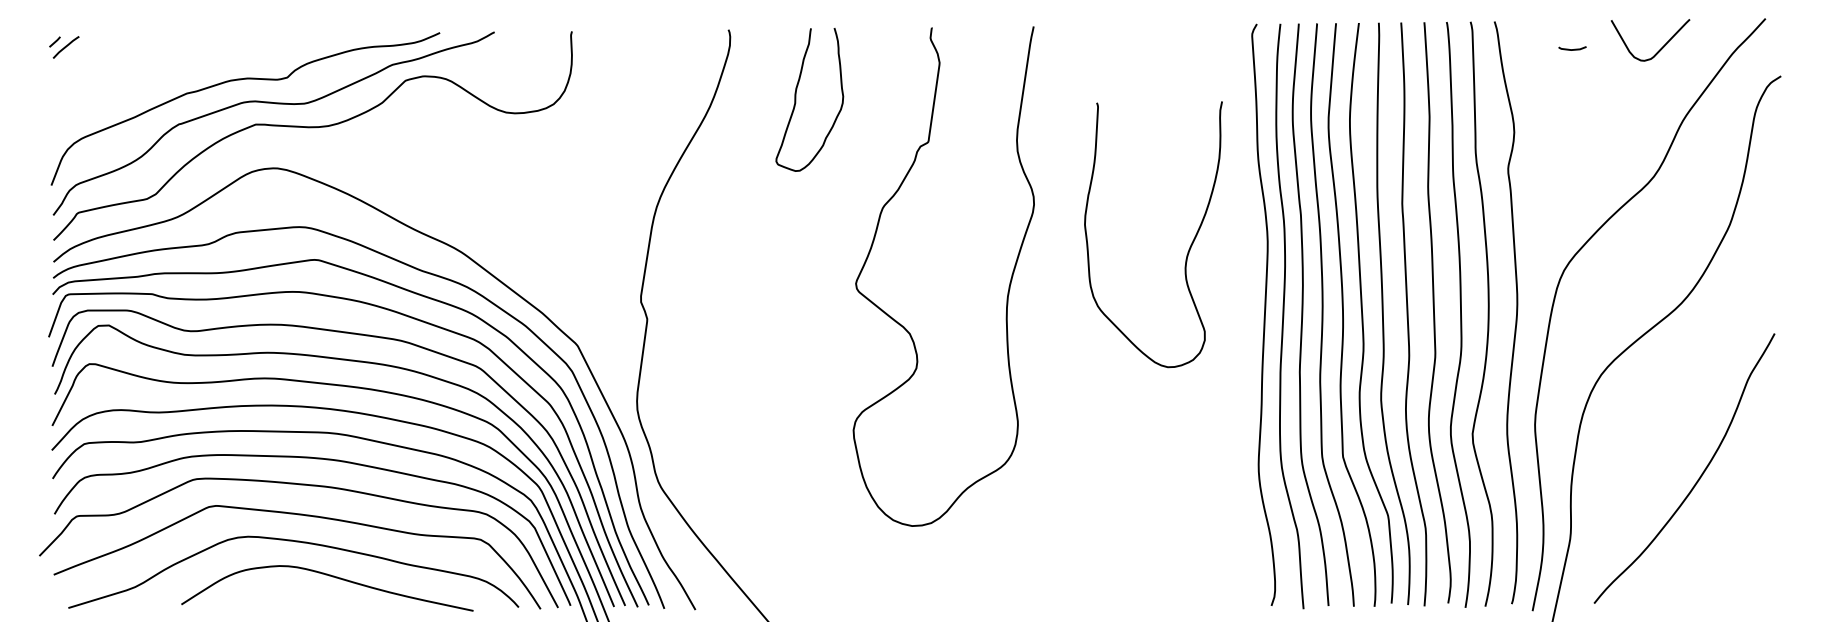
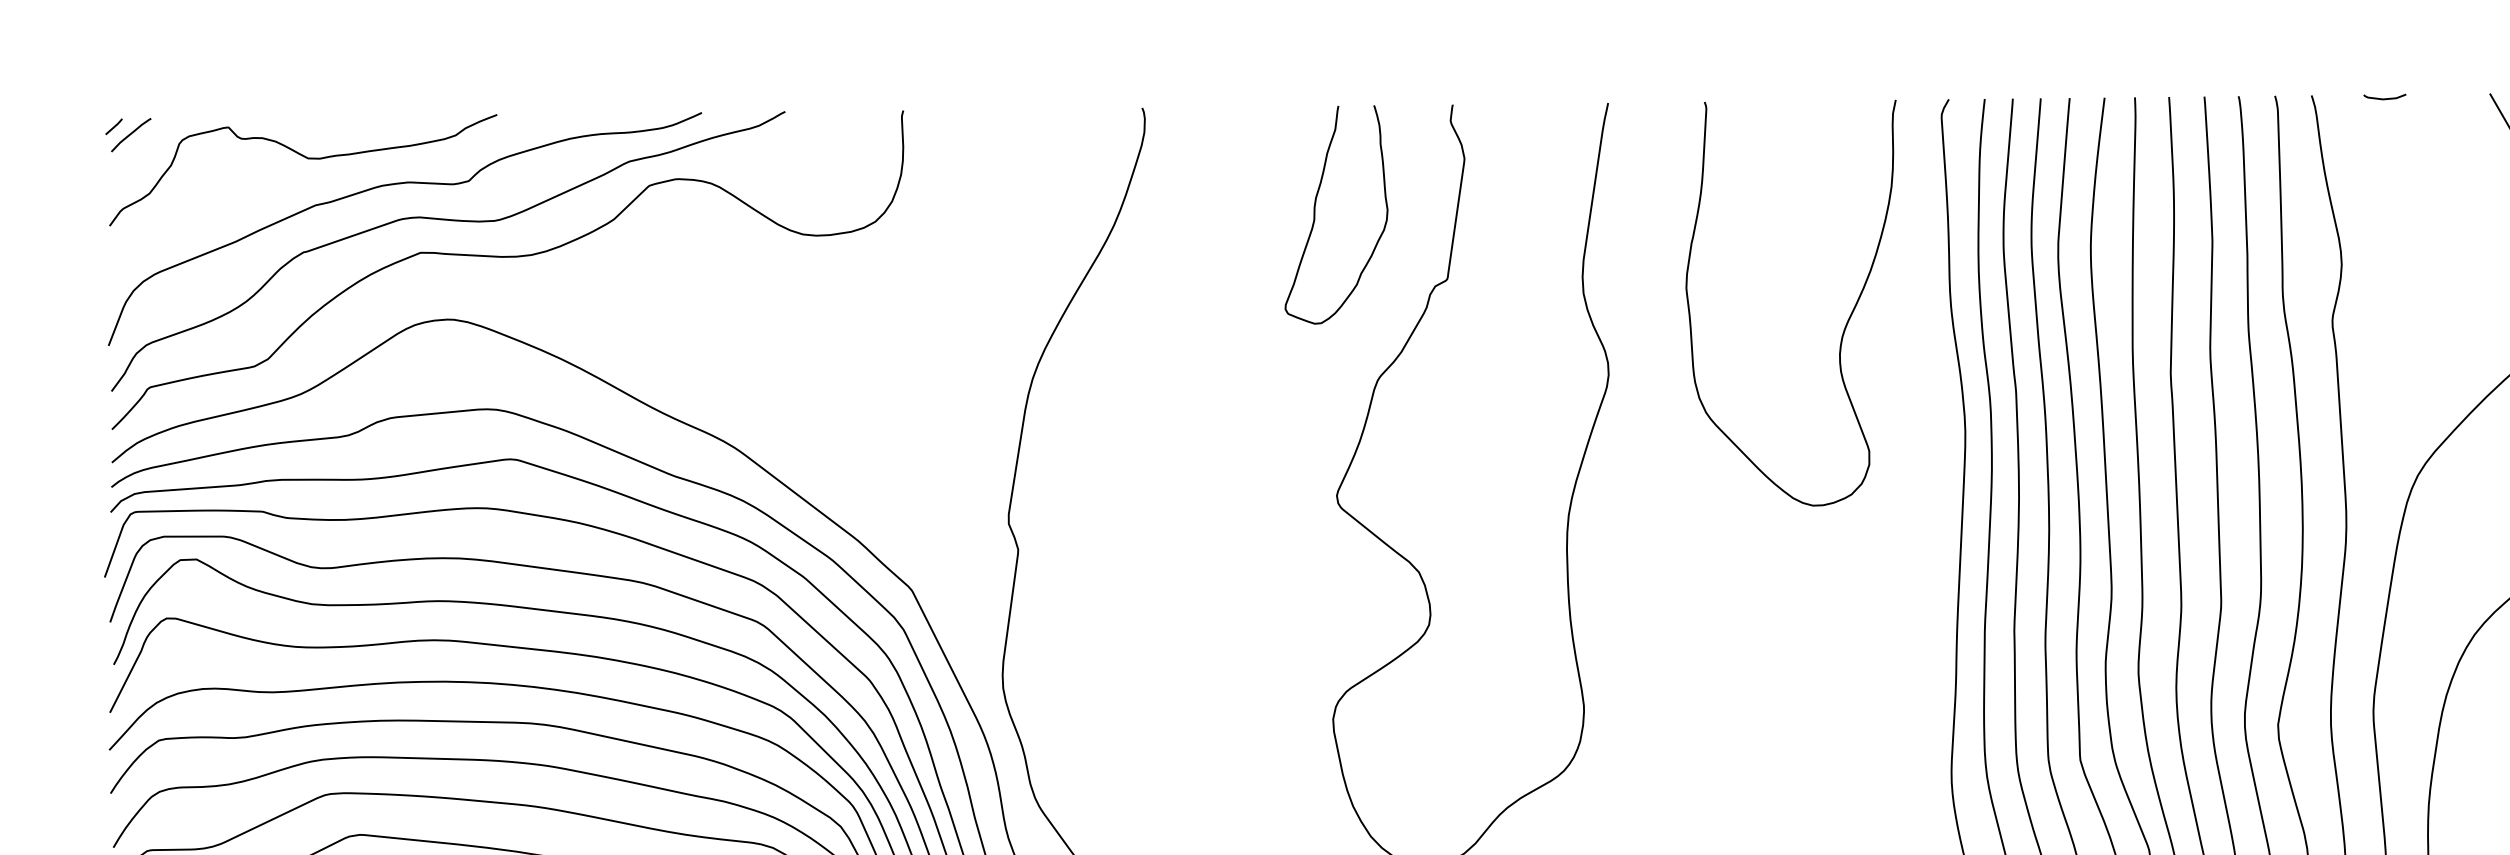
curve: (1572, 49) -> (2384, 98), moved
curve: (181, 63) -> (307, 159), added
curve: (796, 99) -> (1316, 214), moved
curve: (1188, 249) -> (1844, 325), moved

